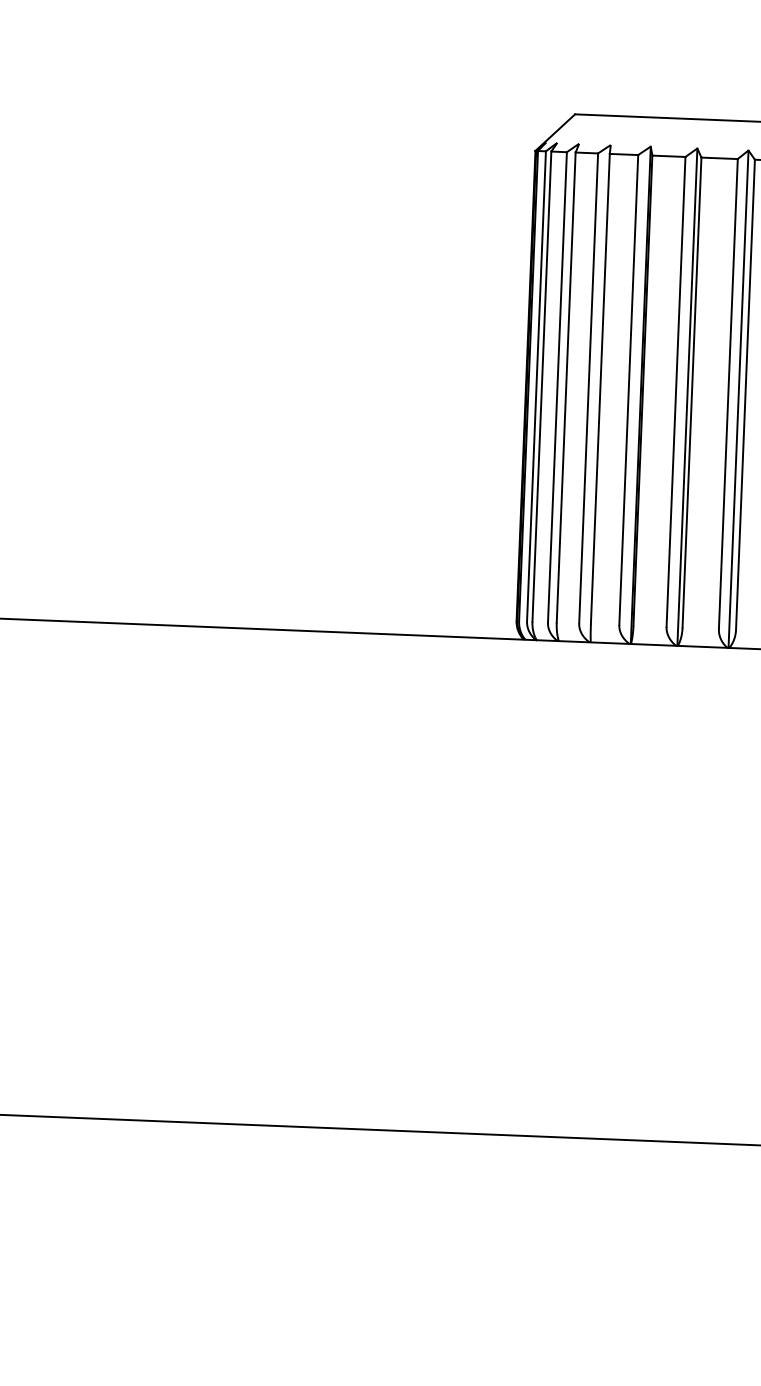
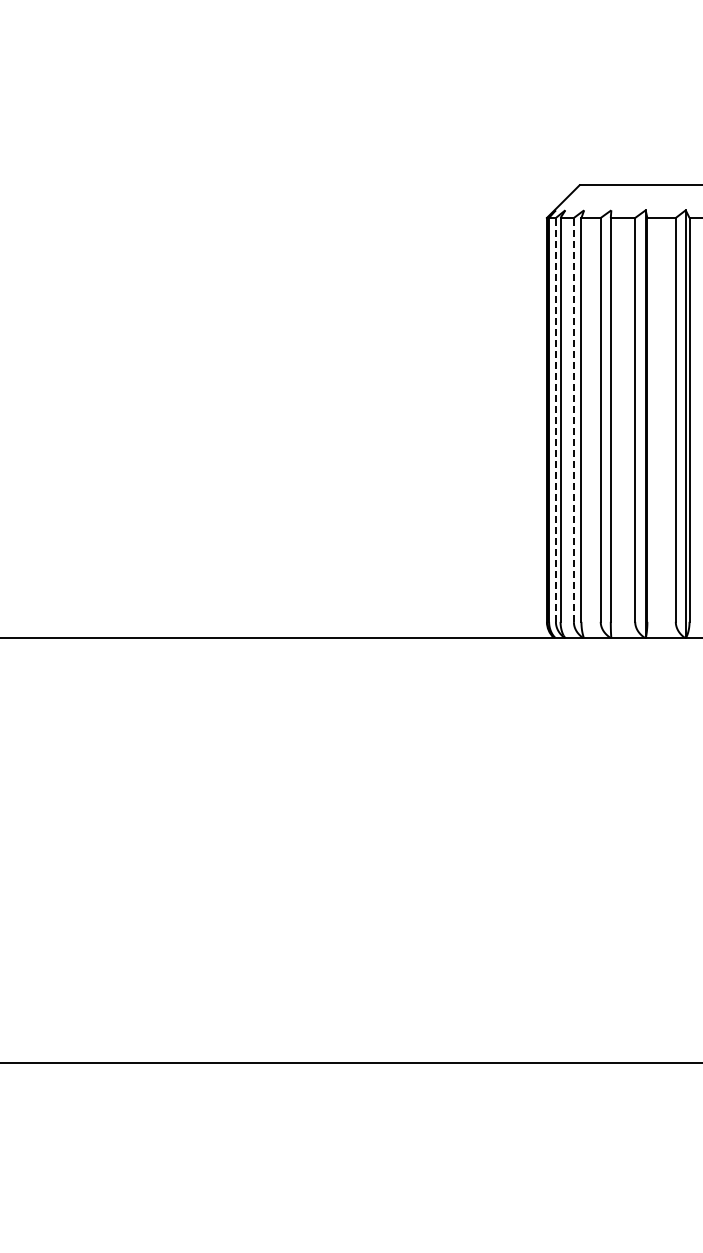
line: (536, 385) -> (555, 419), solid -> dashed
line: (556, 386) -> (573, 419), solid -> dashed

